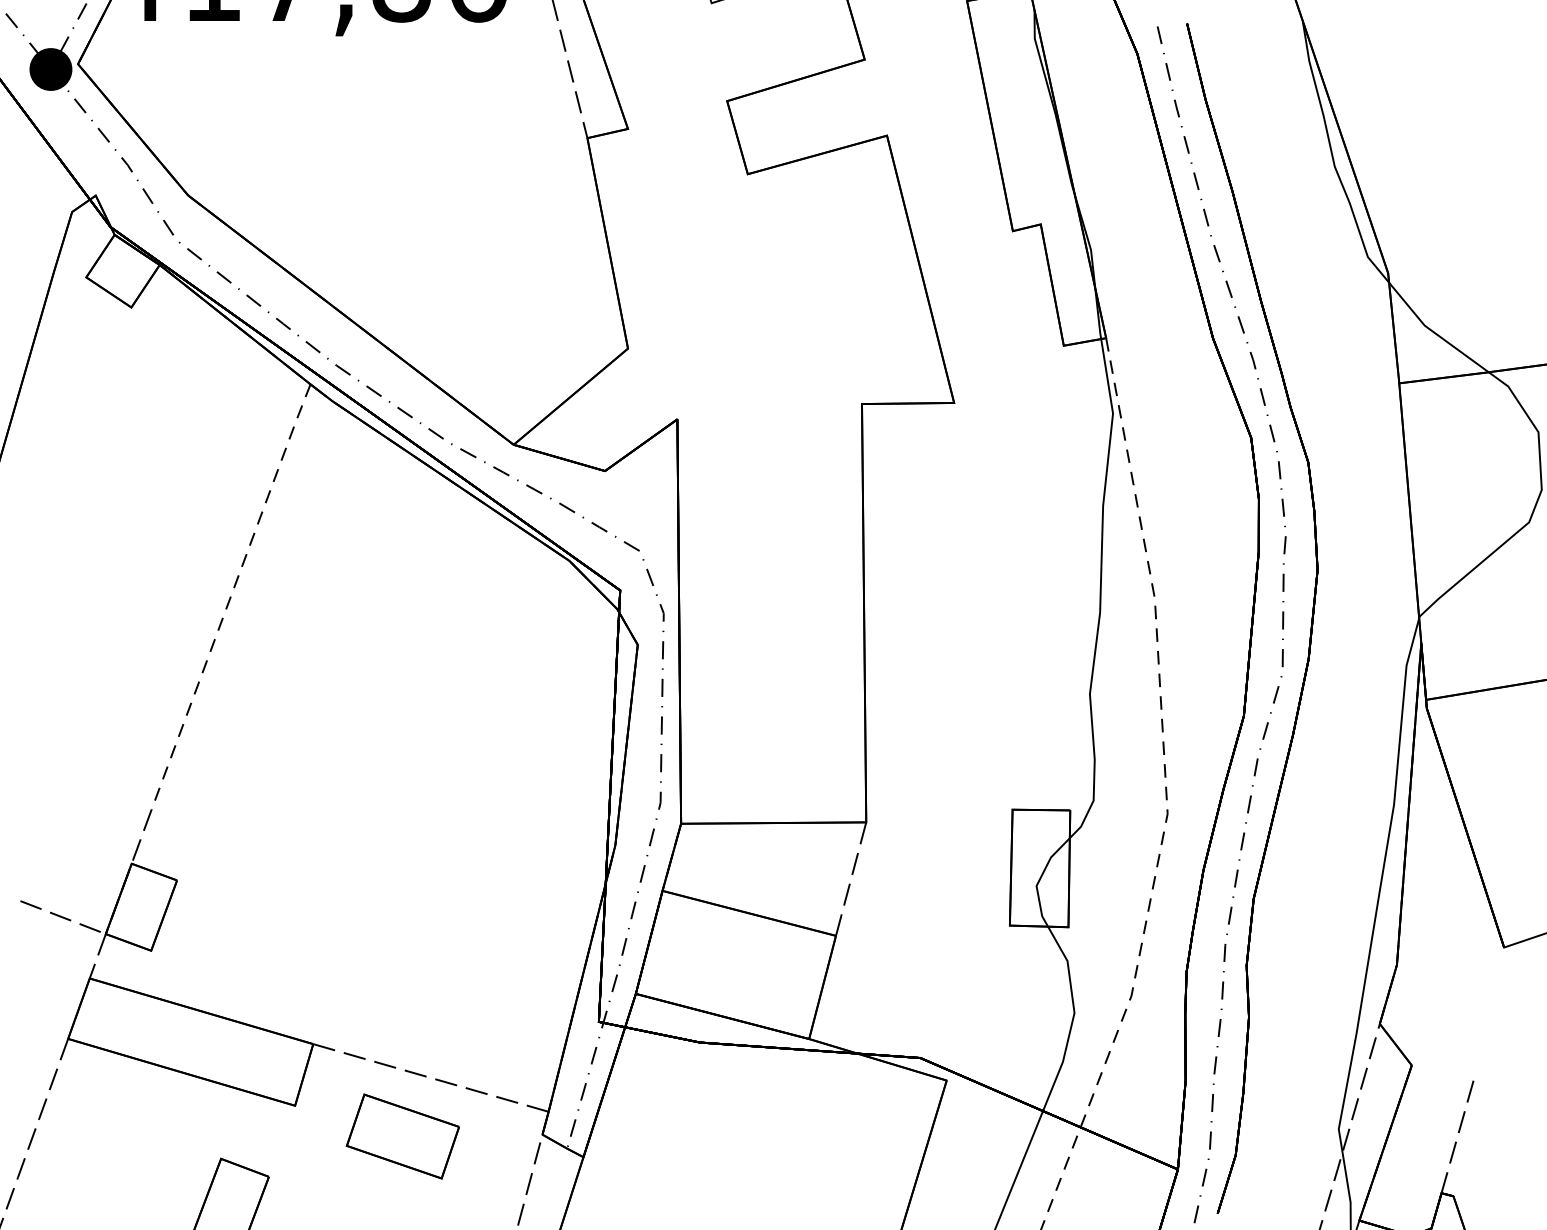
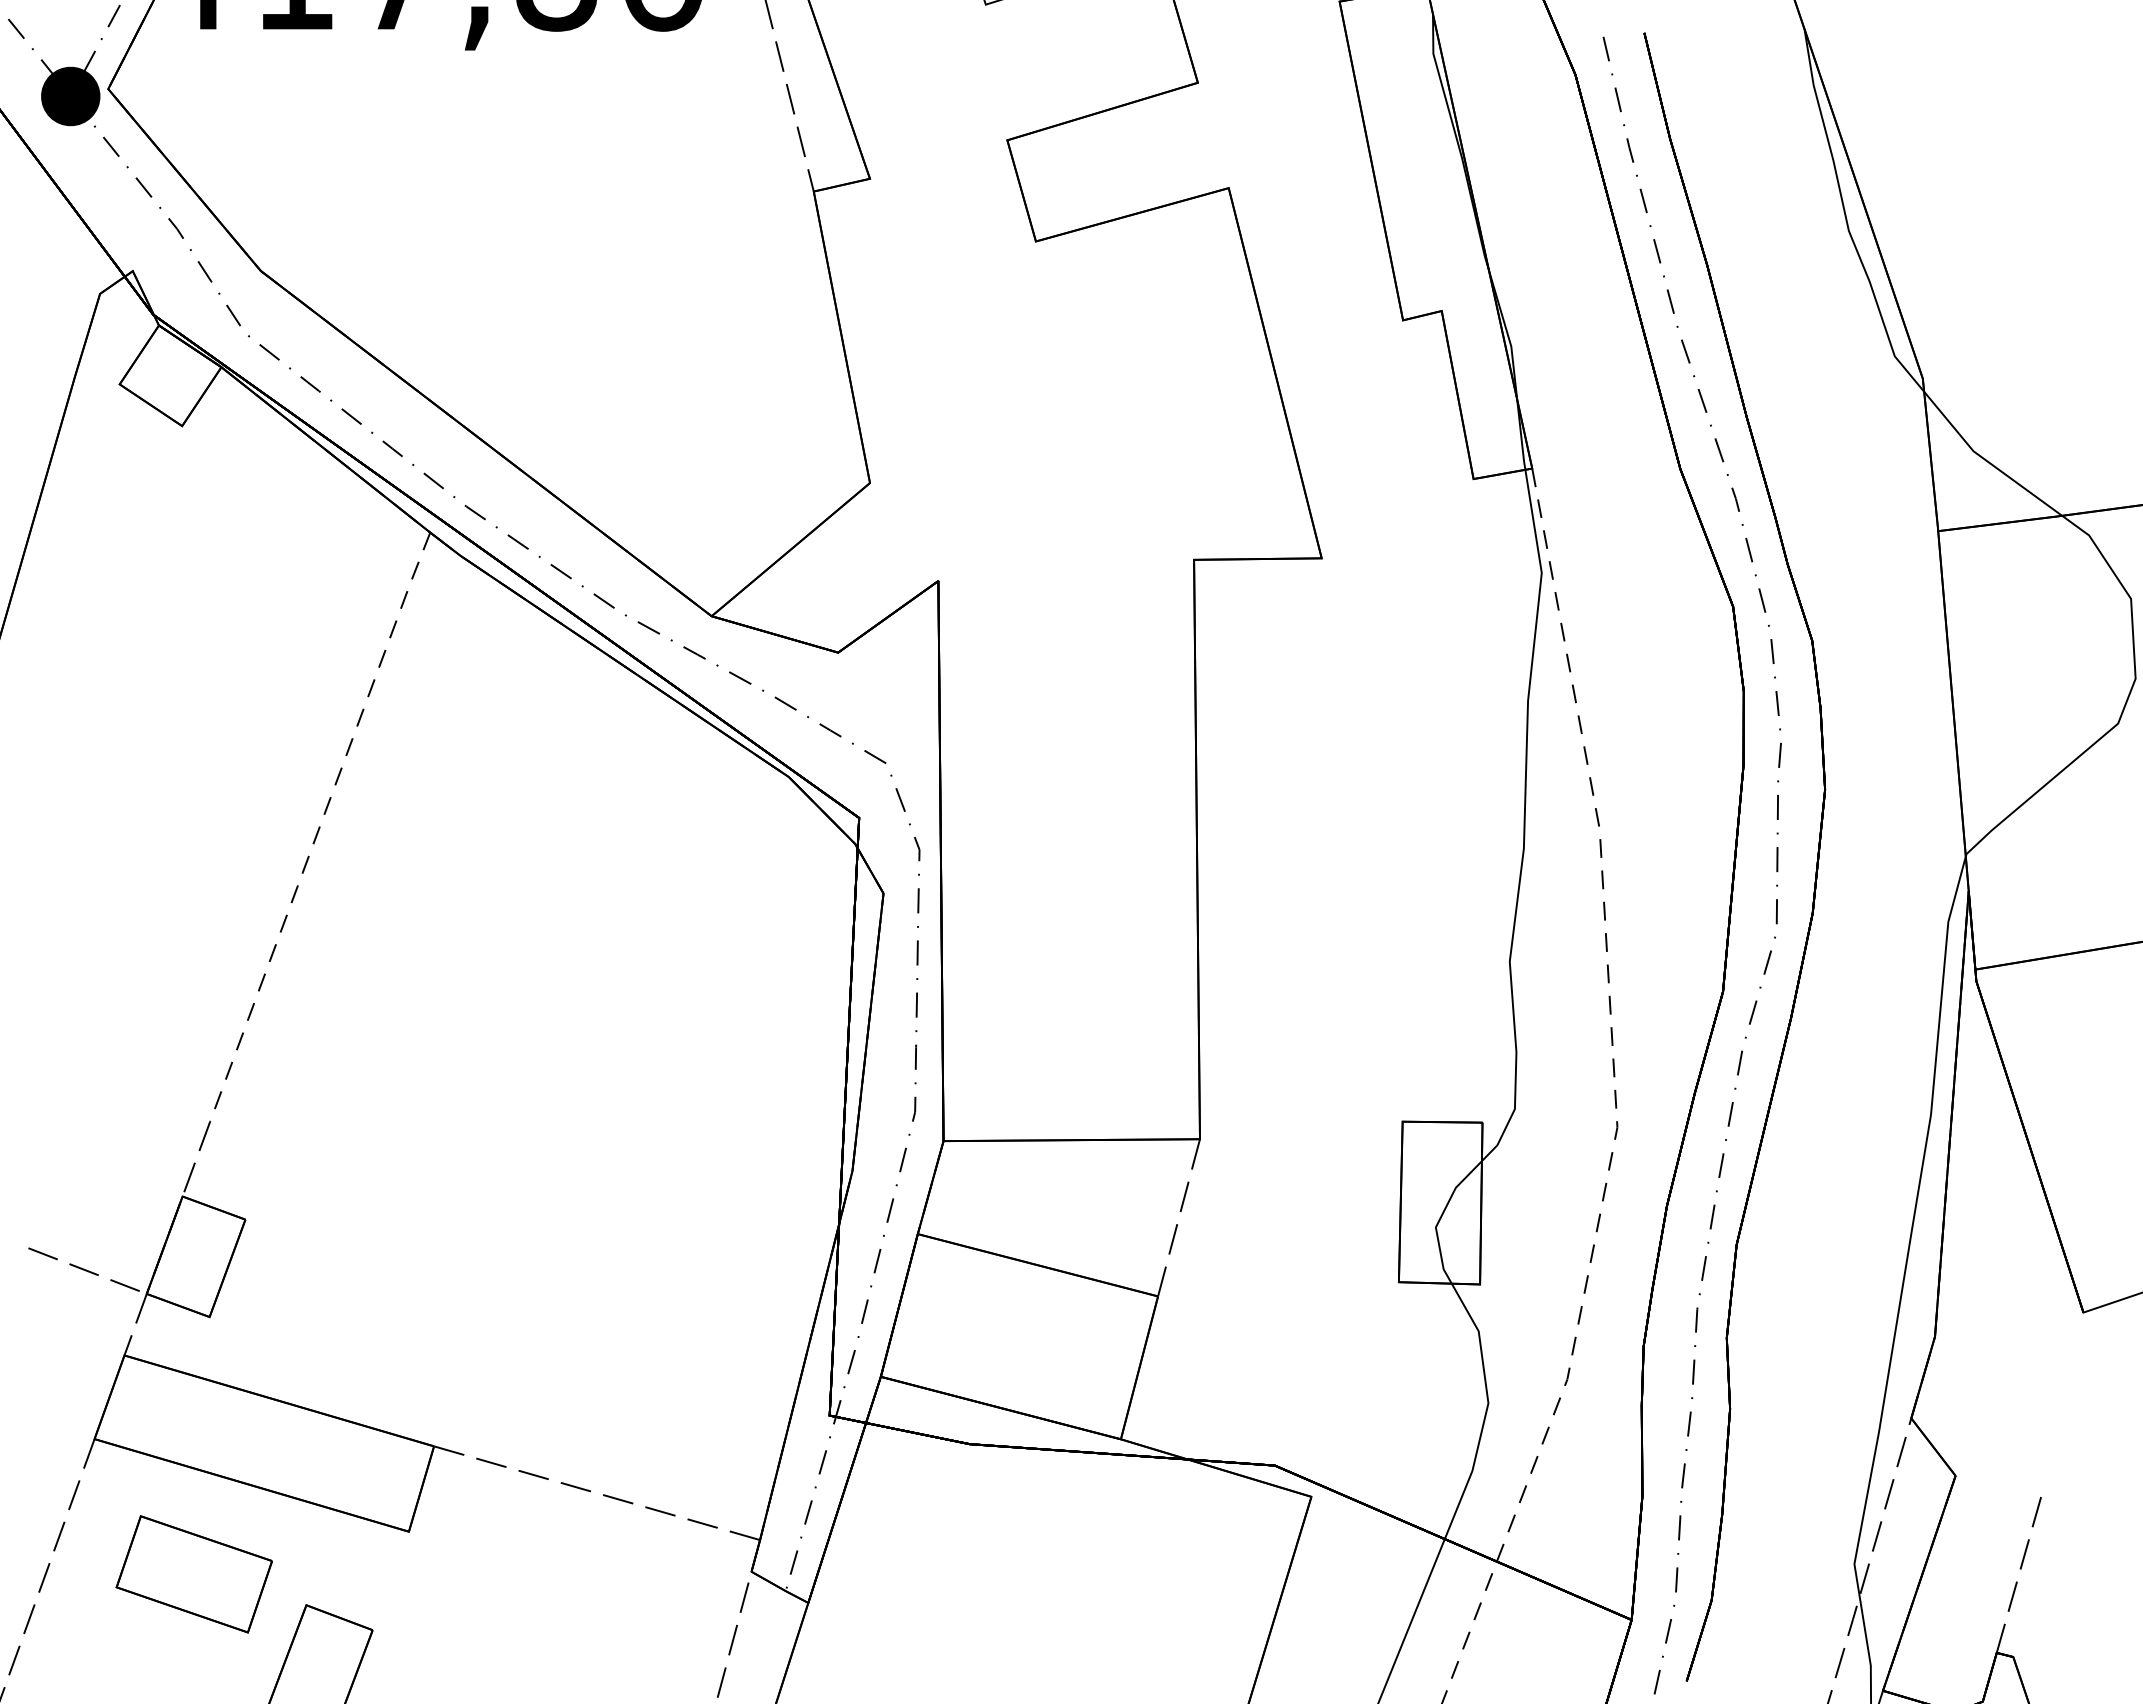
part: (402, 1136) -> (193, 1574), moved

